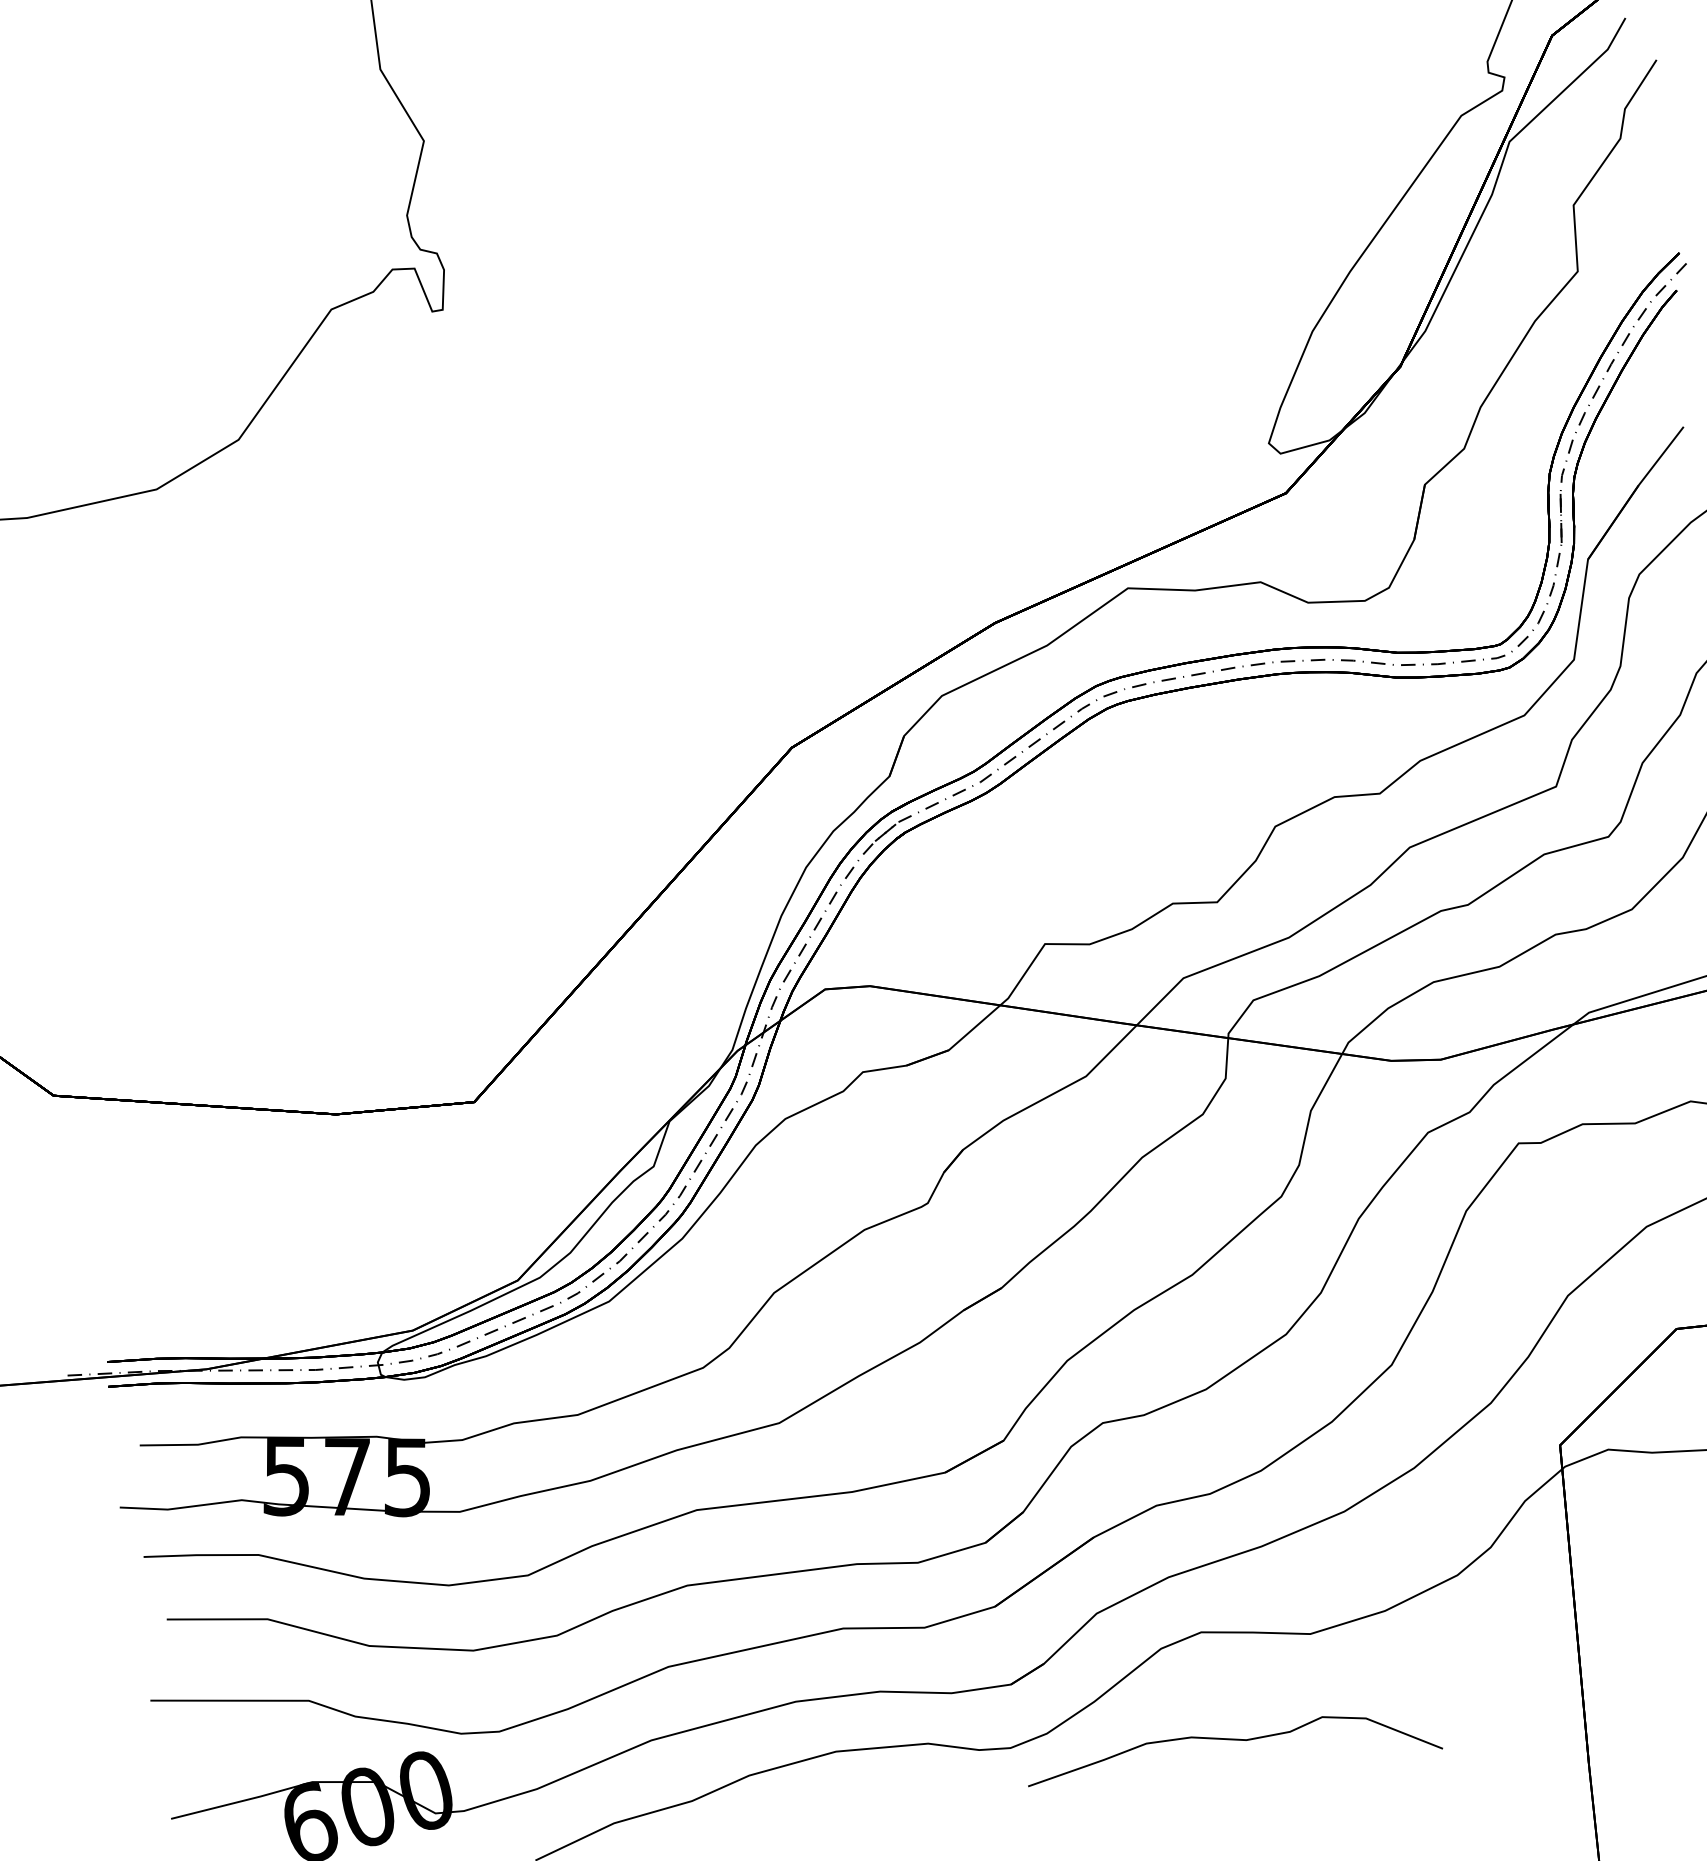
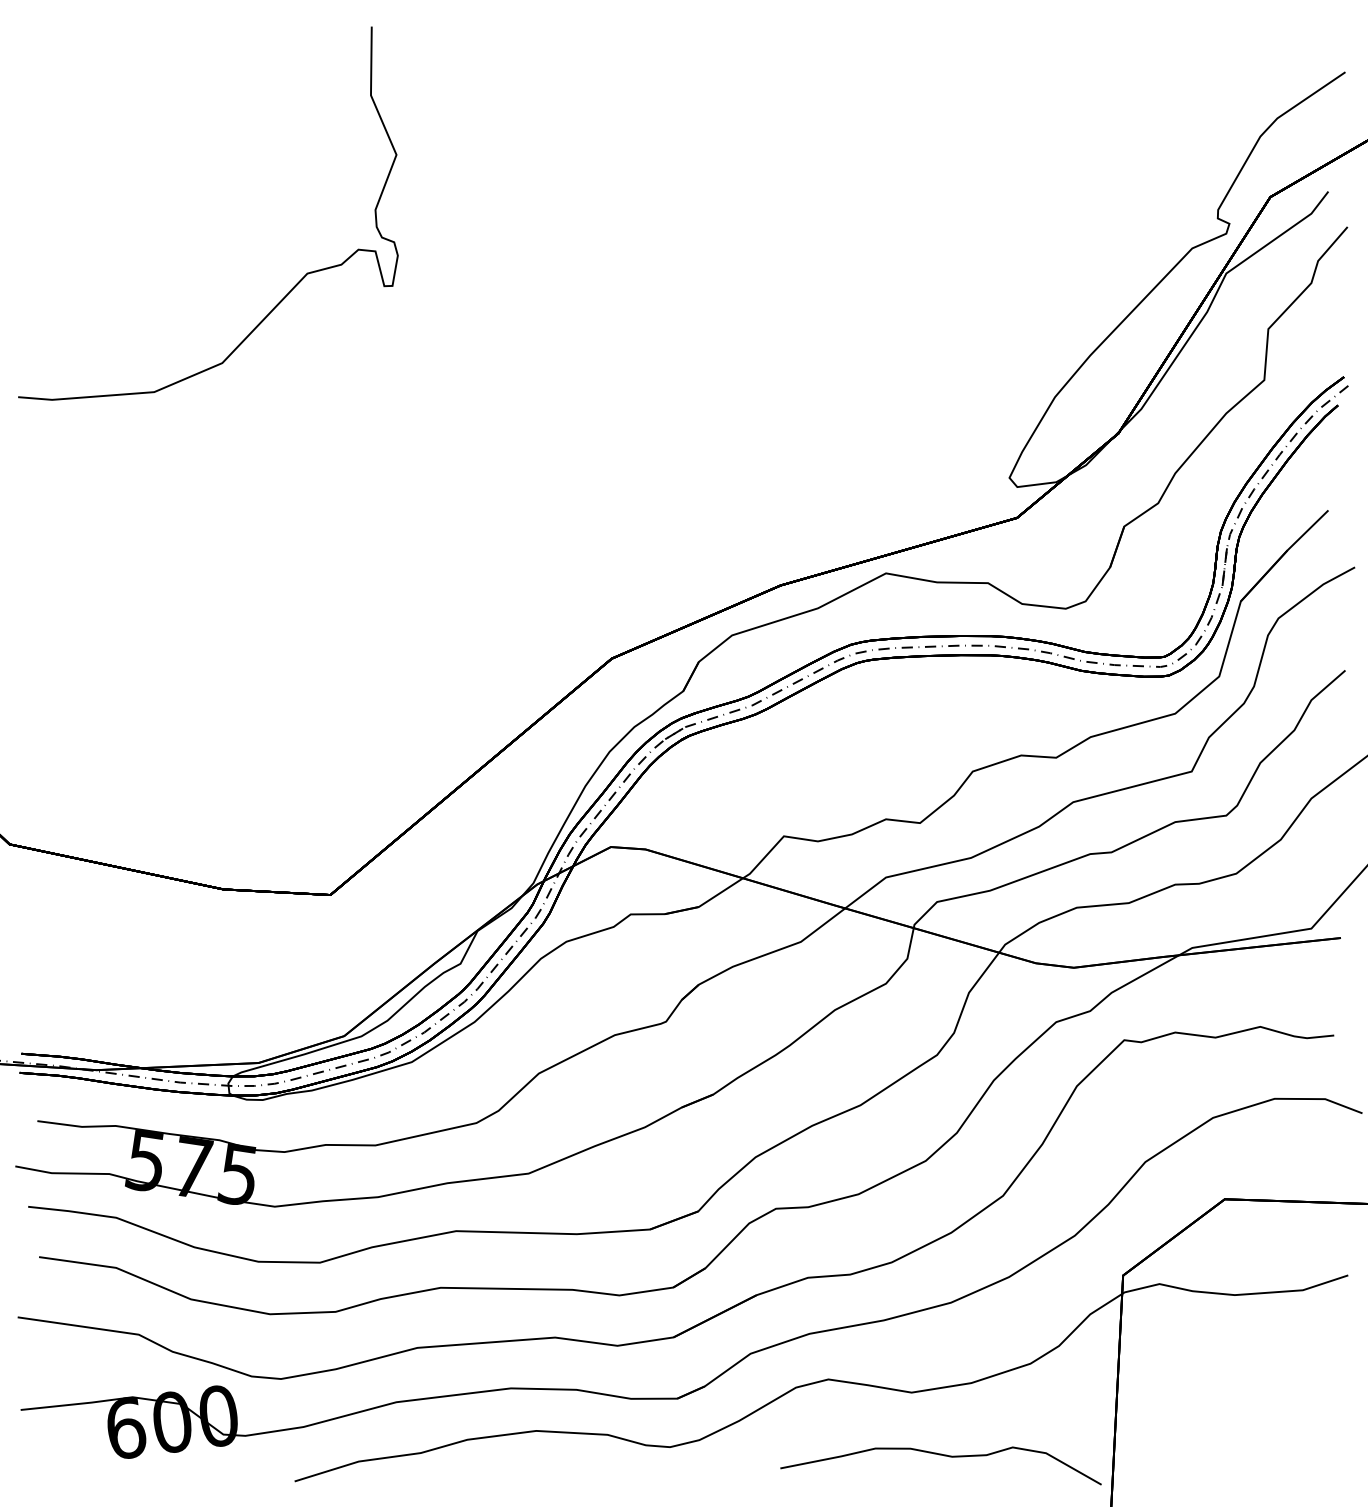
curve: (1236, 1741) -> (944, 1456), moved

